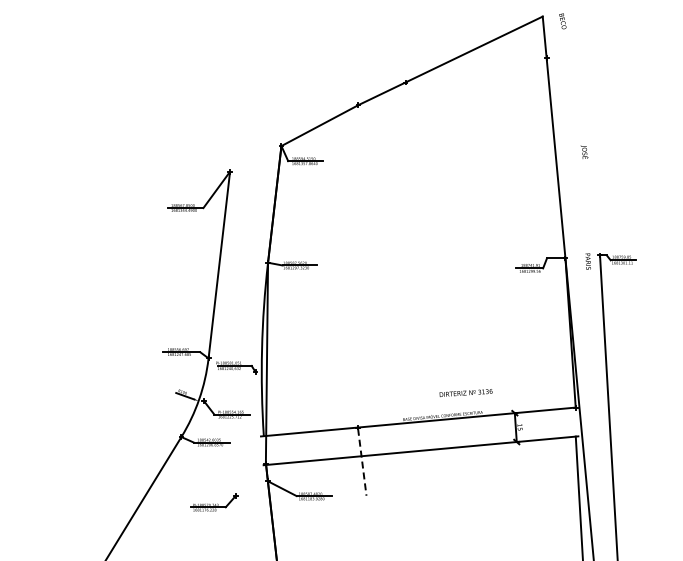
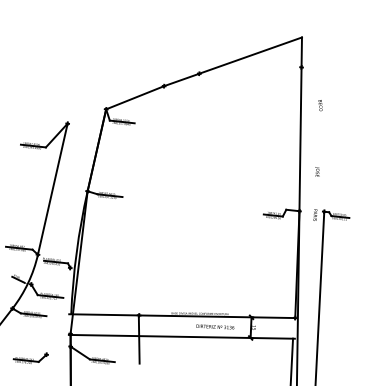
text: (562, 21) -> (320, 105), moved
text: (584, 151) -> (317, 171), moved
text: (465, 392) -> (215, 326), moved
line: (362, 462) -> (139, 340), dashed -> solid

